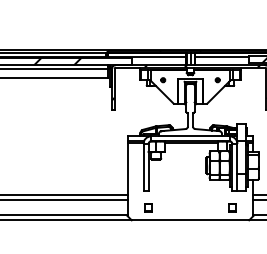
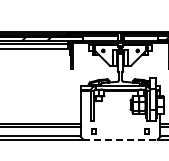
line: (191, 220) -> (121, 139), solid -> dashed

